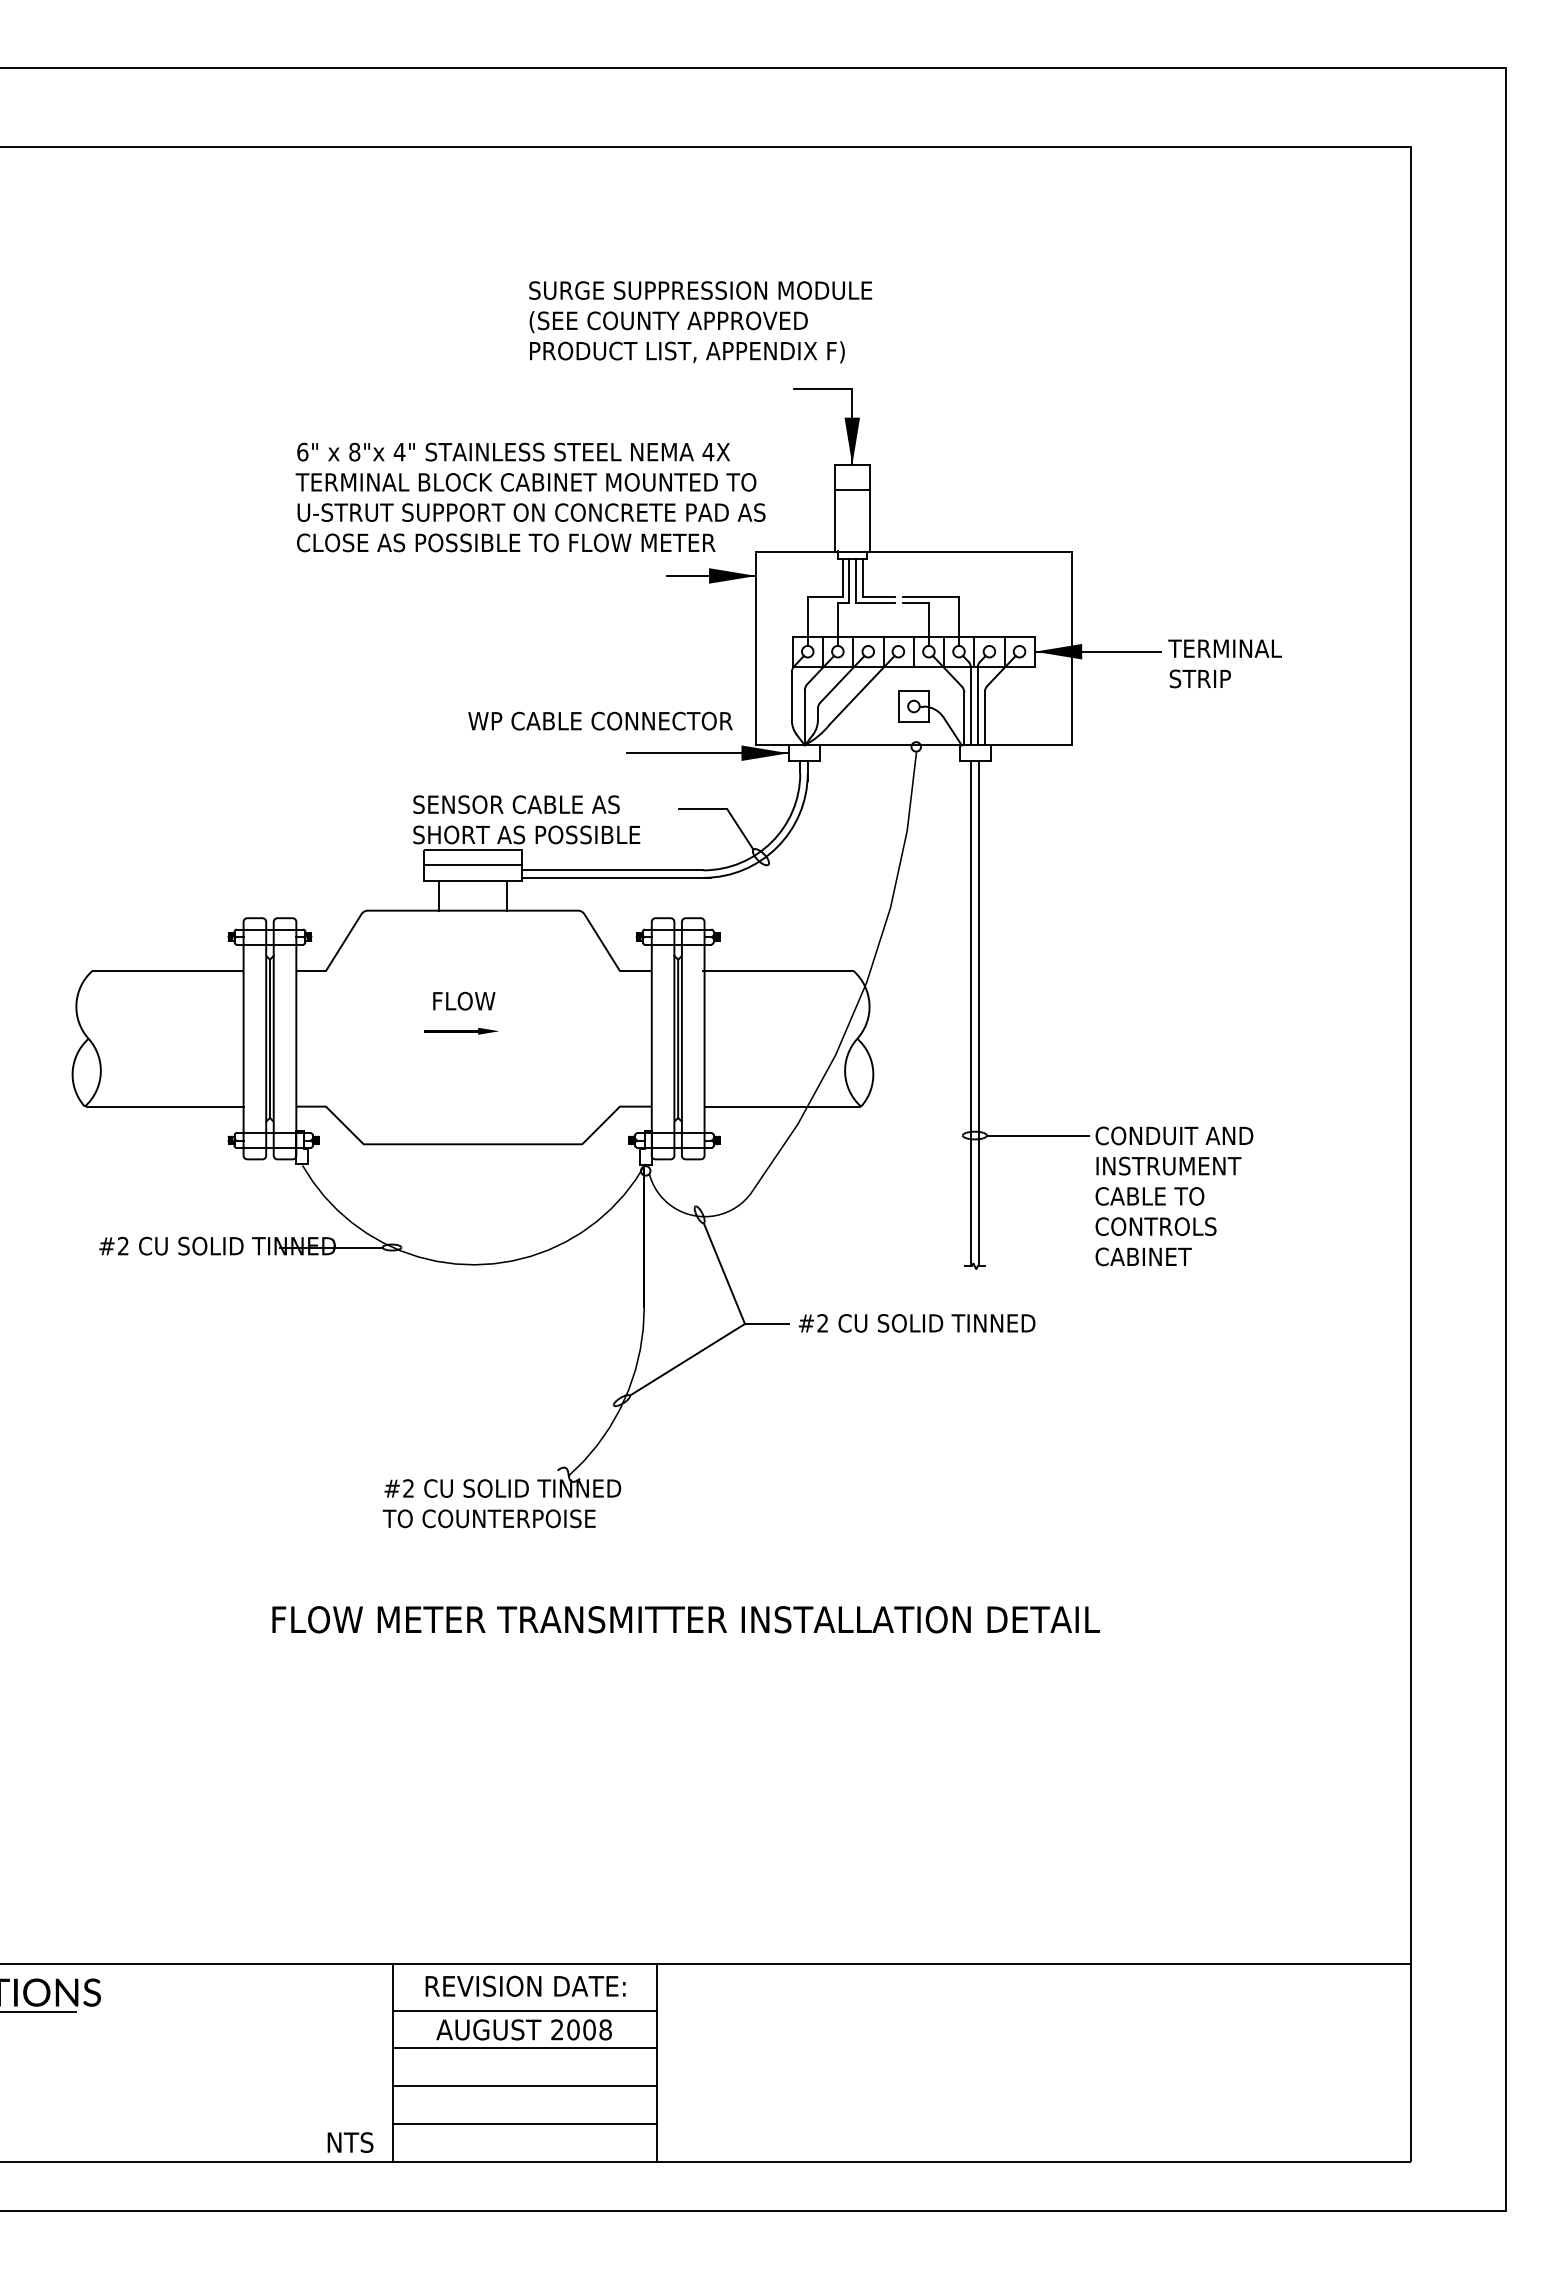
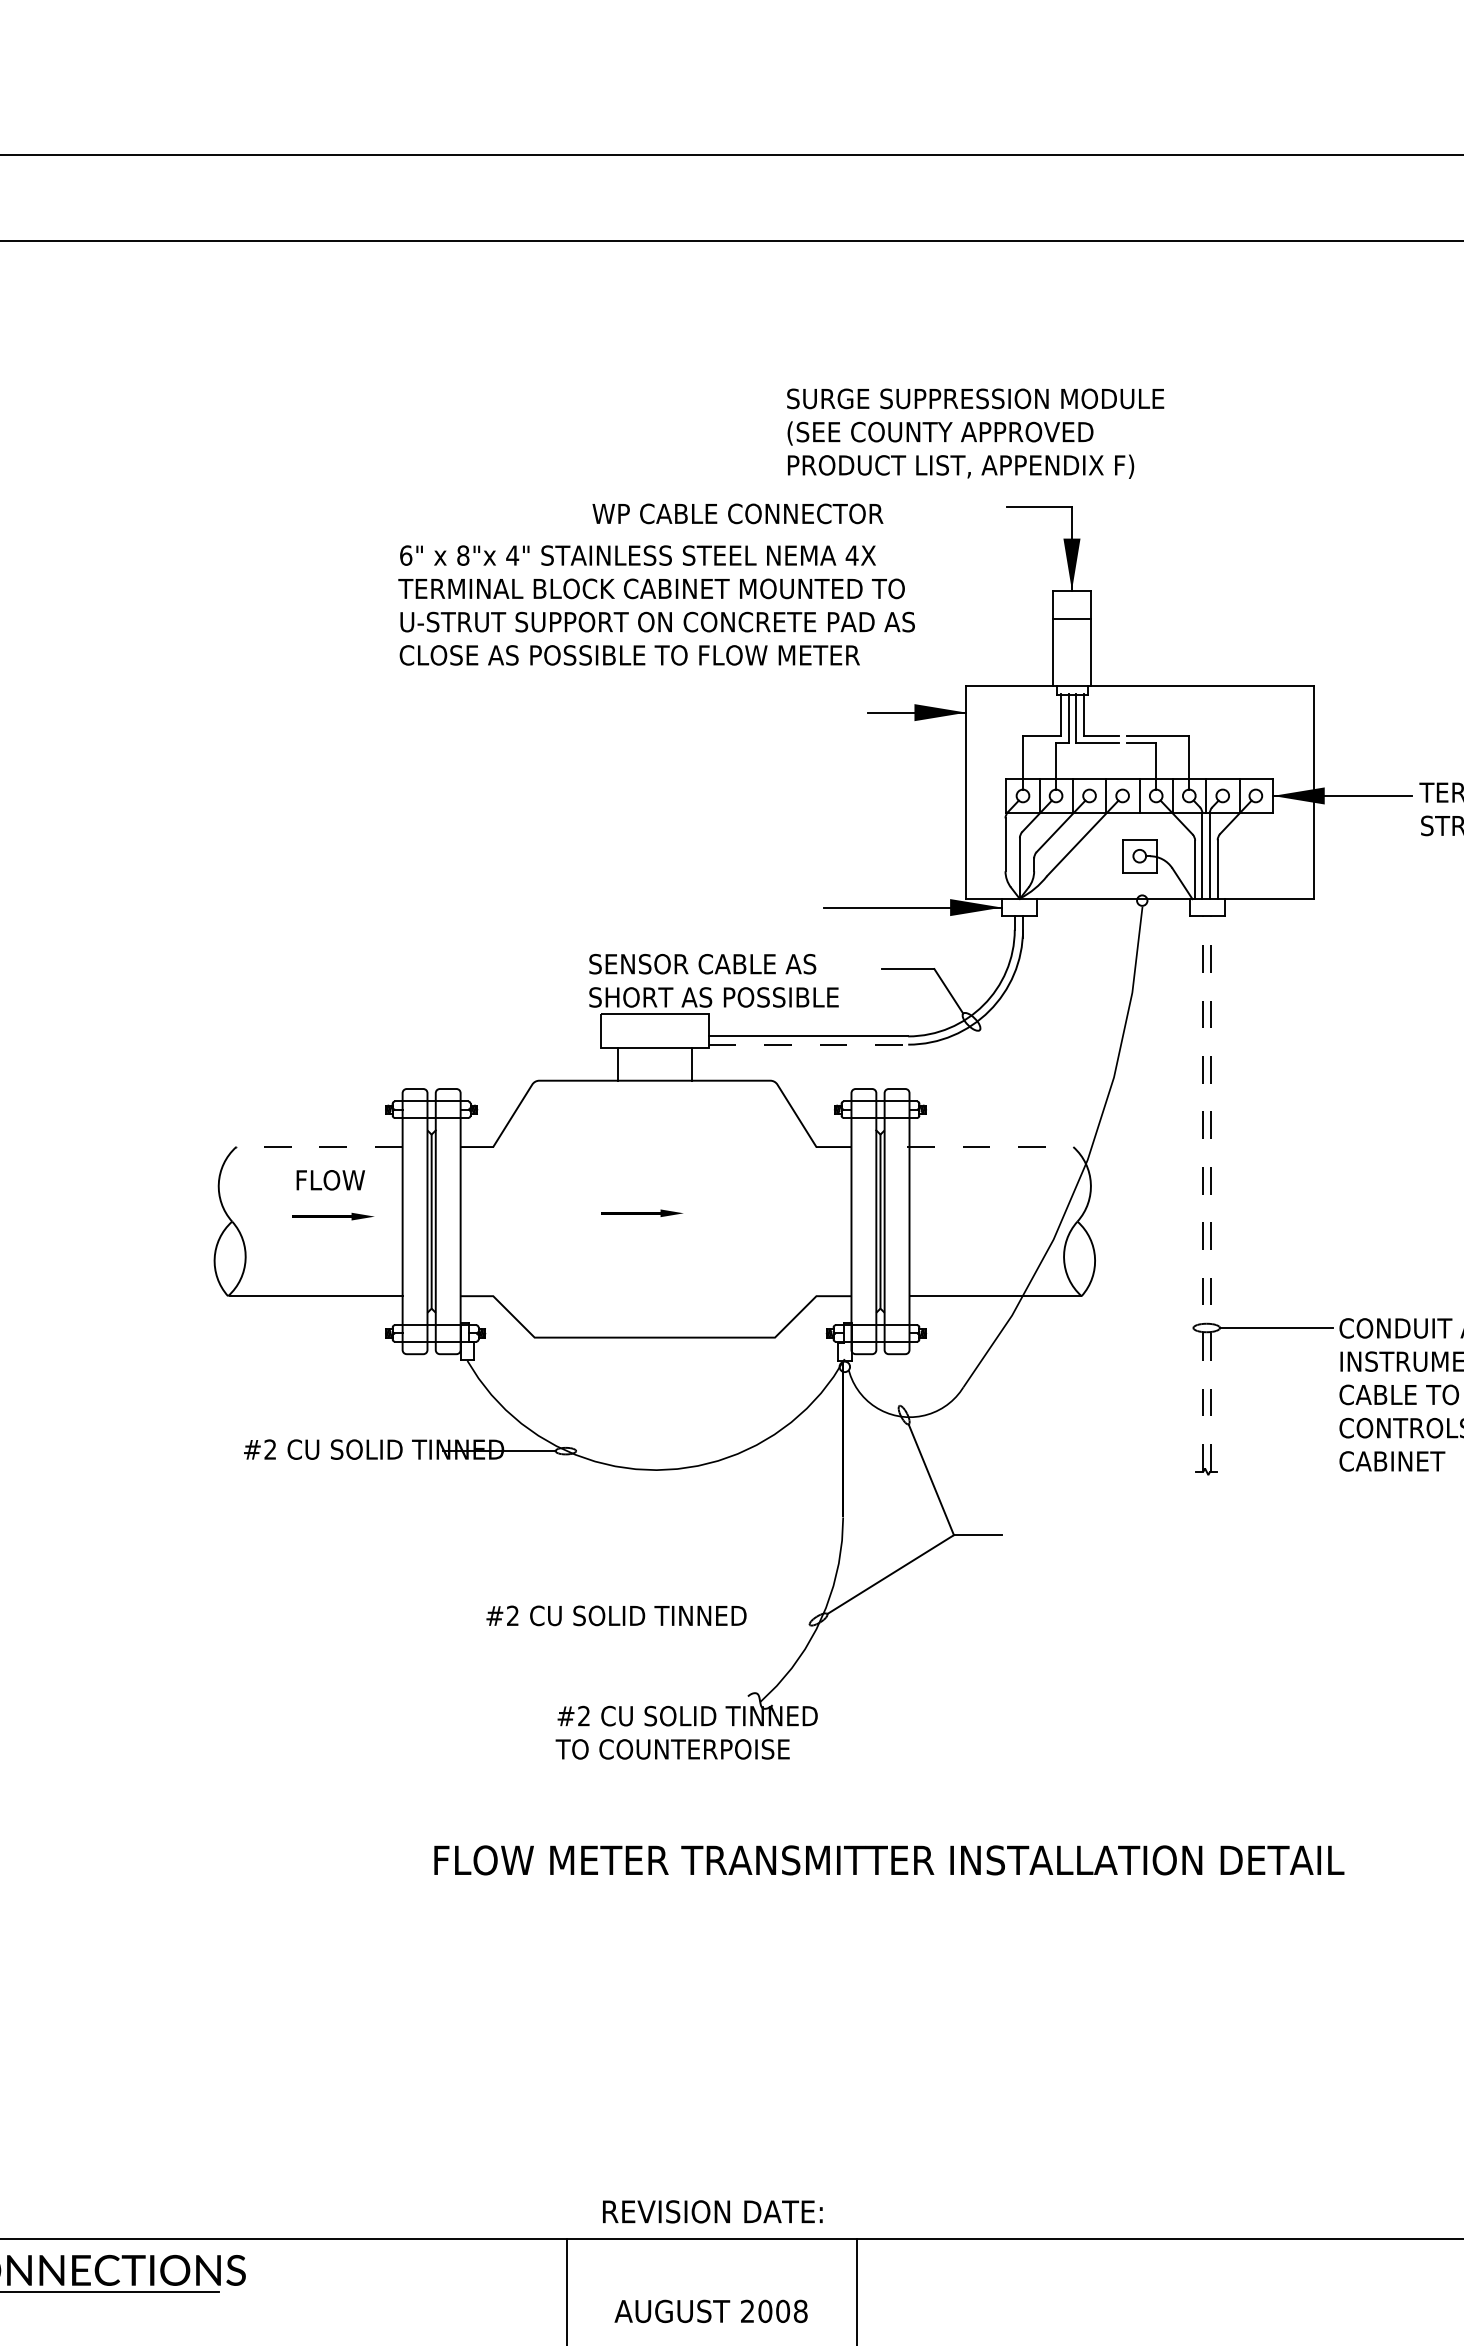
text: (700, 322) -> (975, 433), moved
text: (530, 497) -> (656, 605), moved
text: (600, 720) -> (737, 513), moved
line: (472, 865) -> (654, 1031), removed
line: (616, 877) -> (812, 1044), solid -> dashed
line: (167, 970) -> (318, 1146), solid -> dashed
line: (777, 970) -> (989, 1146), solid -> dashed
text: (464, 1000) -> (331, 1179), moved
line: (971, 1013) -> (1203, 1193), solid -> dashed
line: (978, 1013) -> (1210, 1193), solid -> dashed
part: (180, 1033) -> (333, 1215), added
text: (916, 1323) -> (615, 1616), moved
text: (525, 1985) -> (712, 2210), moved
line: (524, 2010) -> (711, 2290), removed
line: (524, 2048) -> (711, 2331), removed

